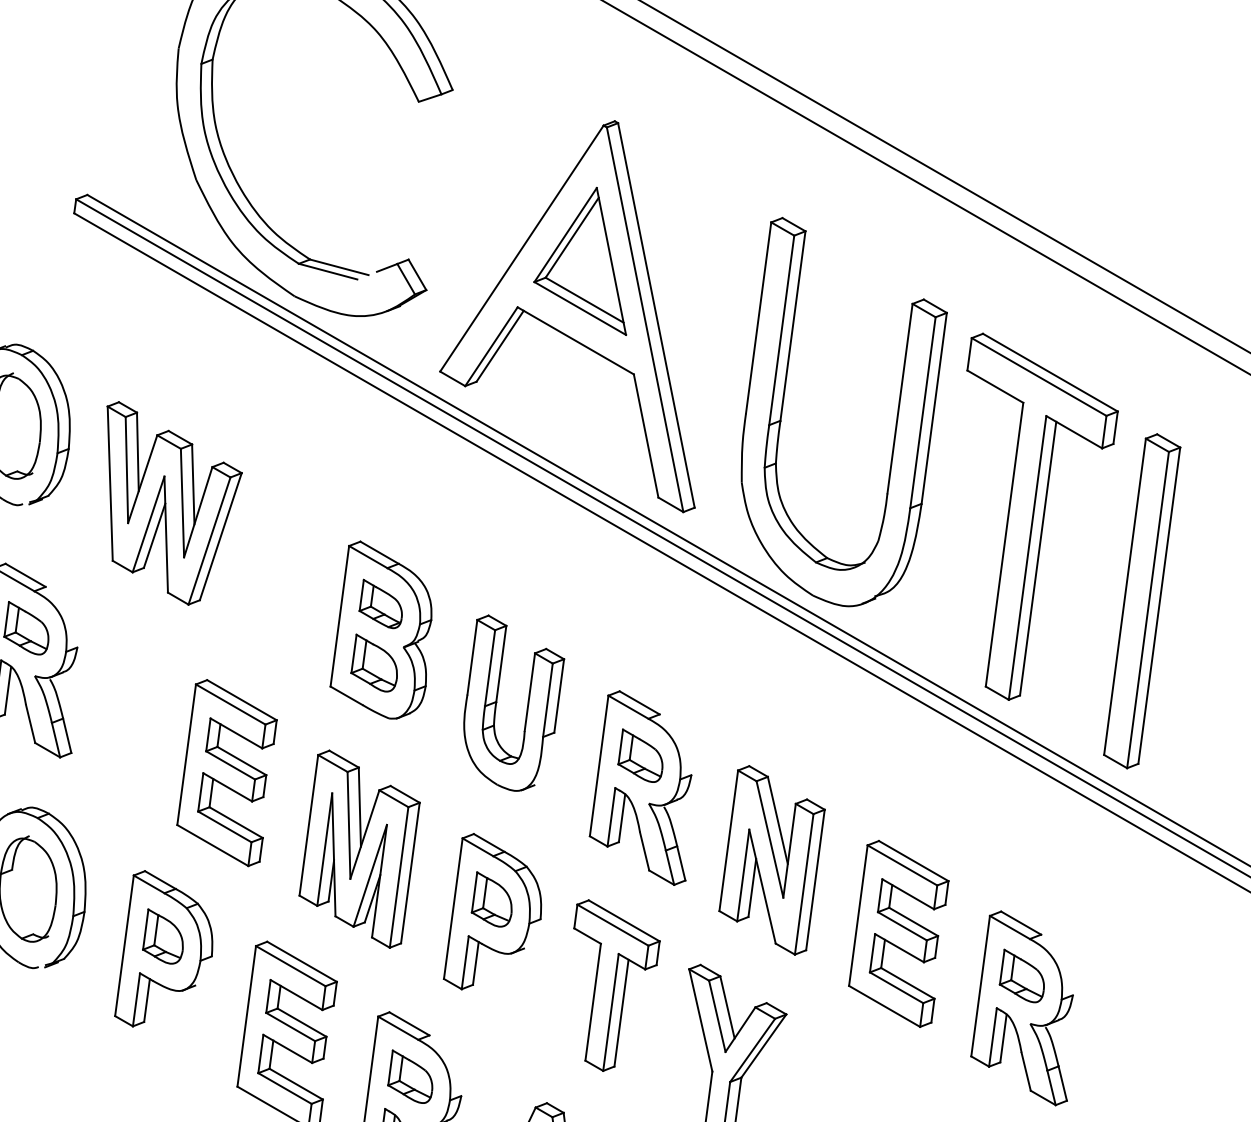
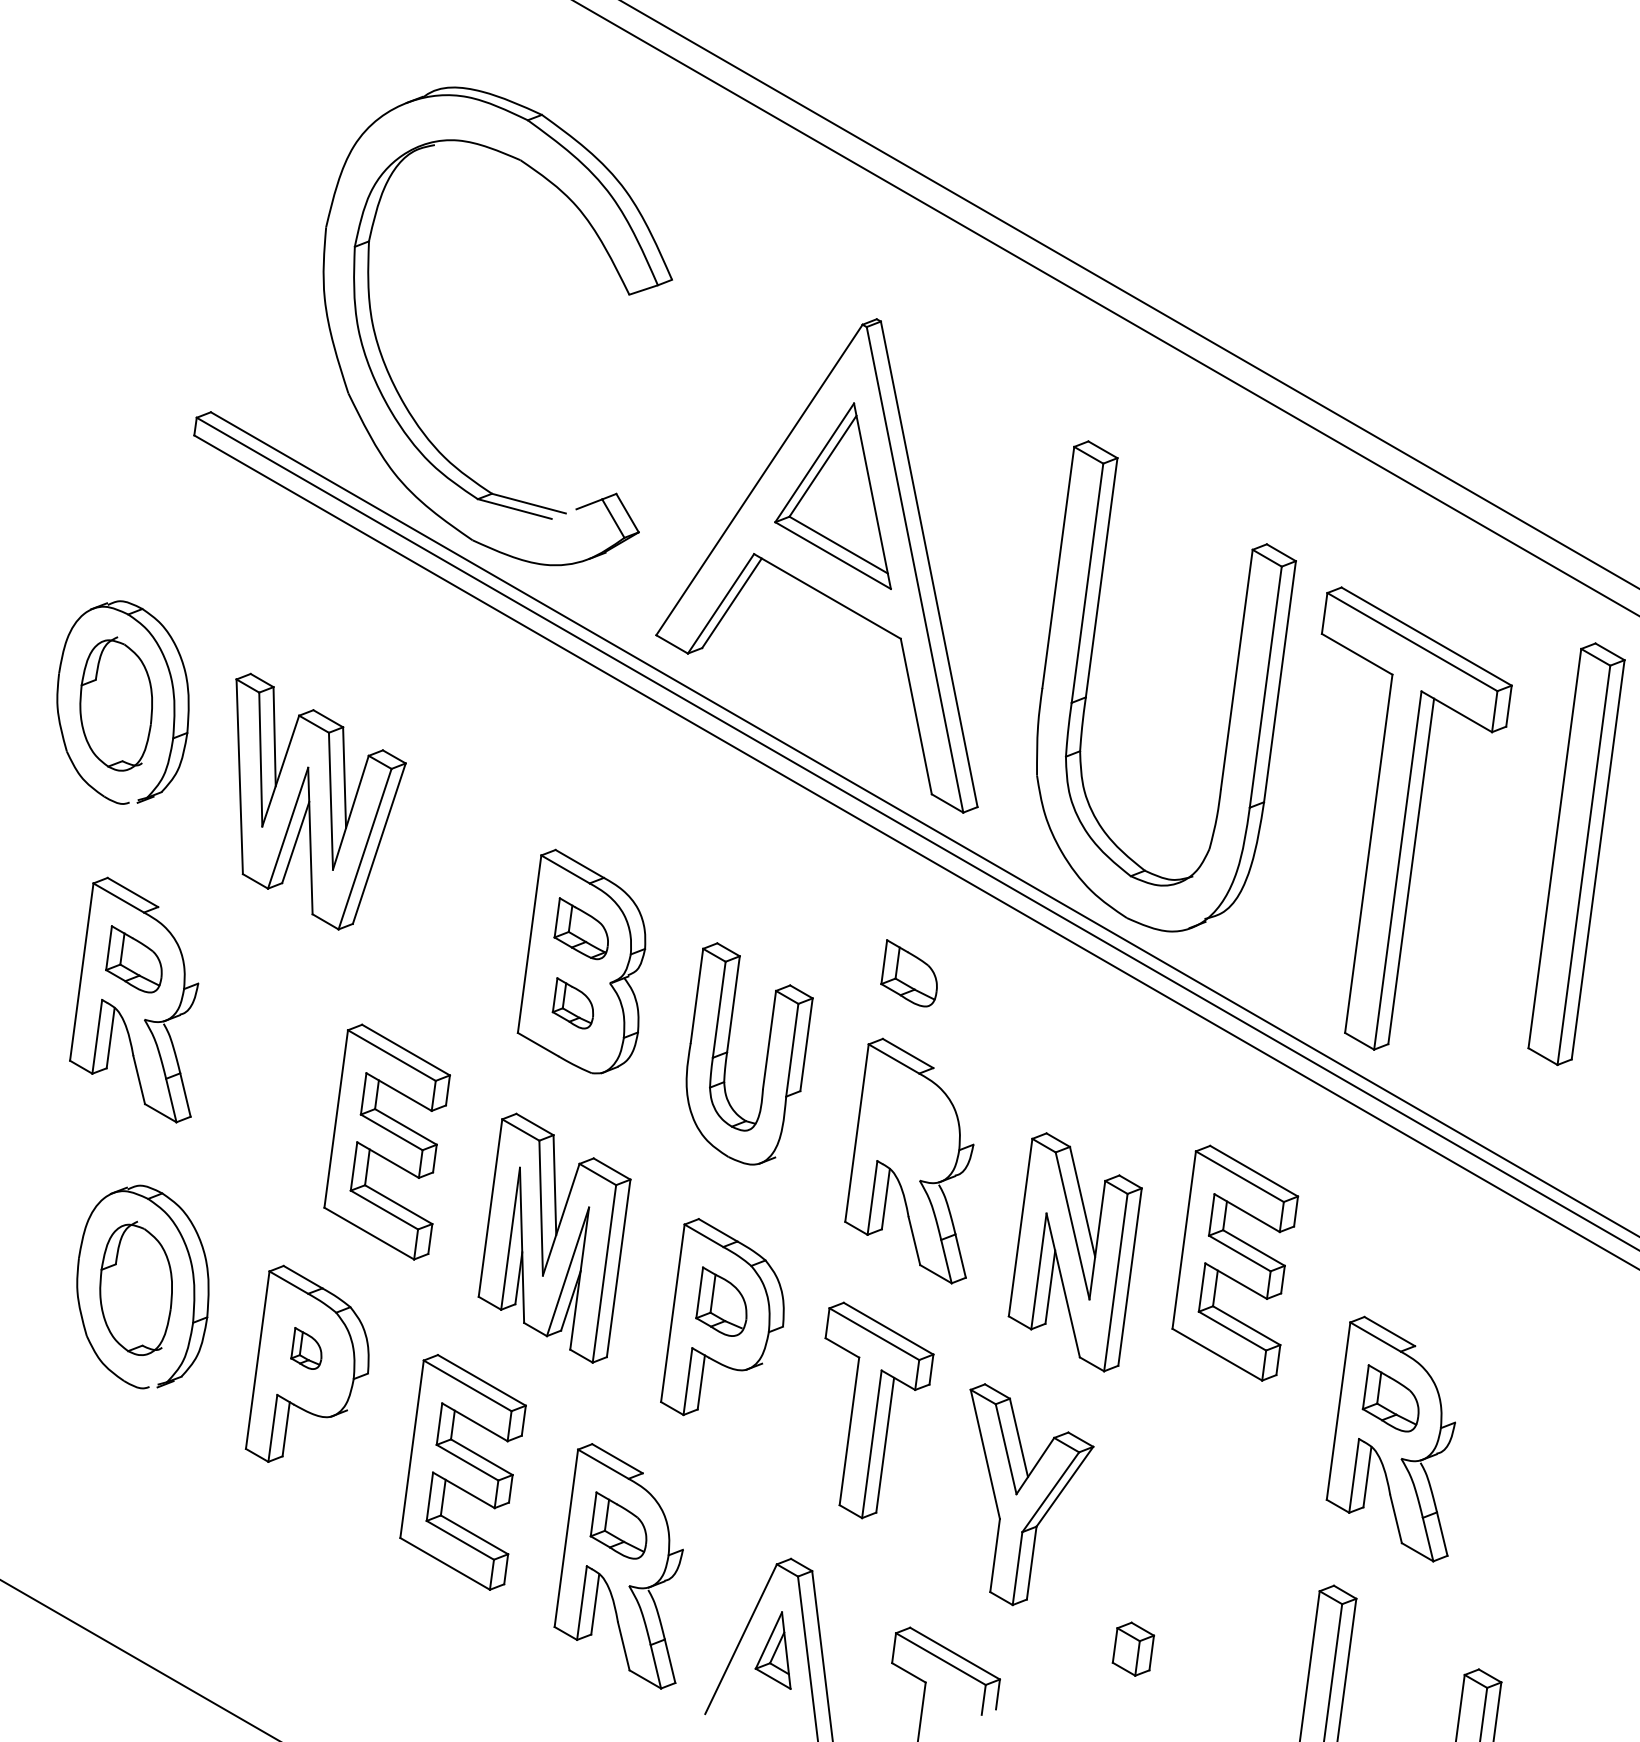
part: (1142, 601) -> (1576, 854), moved
part: (373, 663) -> (572, 1003), size x0.7
part: (639, 755) -> (908, 973), moved
part: (898, 933) -> (1235, 1262), moved
part: (163, 936) -> (306, 1348), size x0.6

